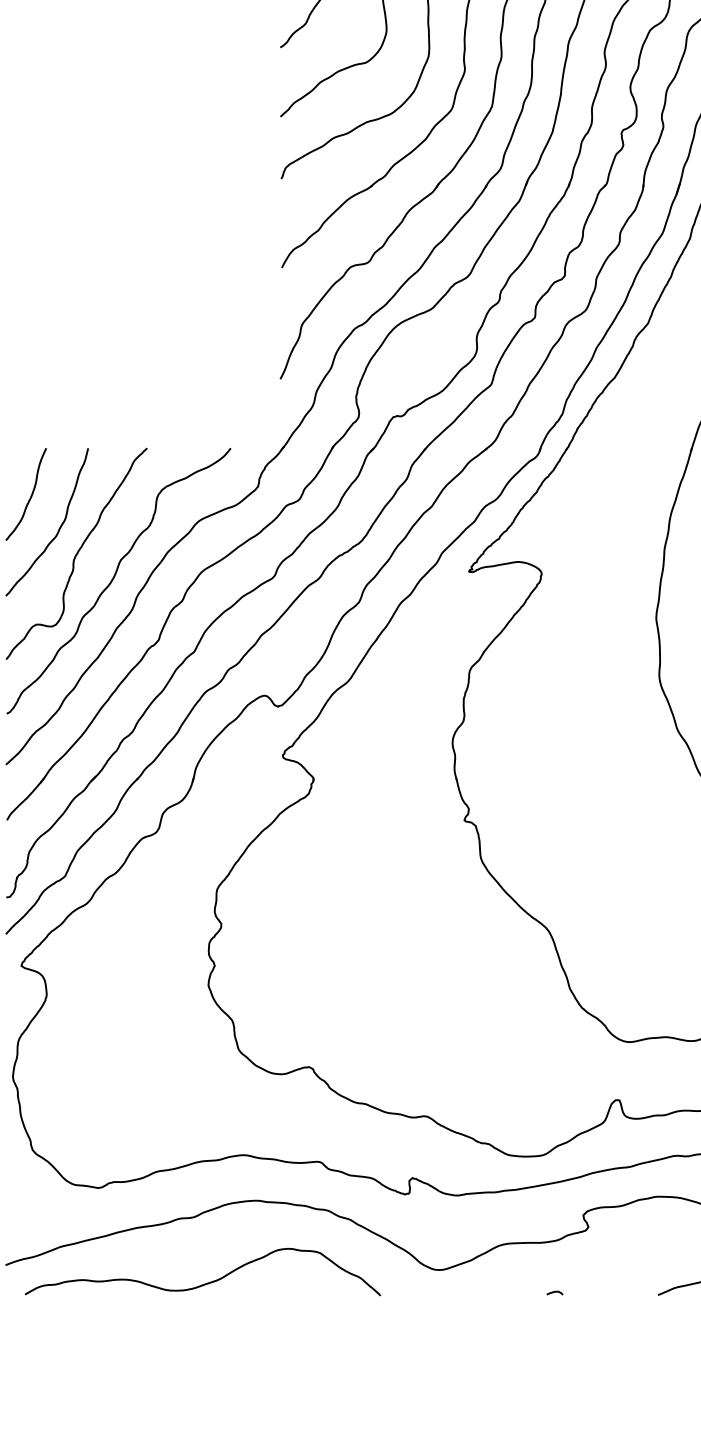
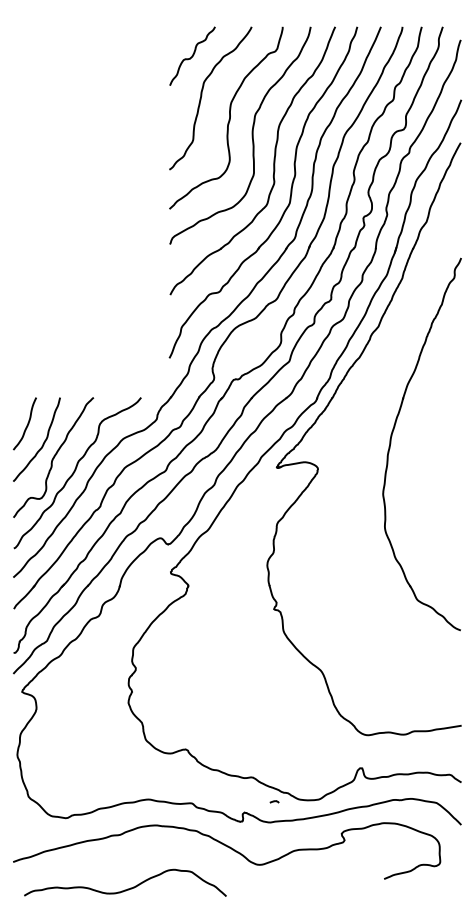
curve: (206, 1281) -> (127, 888), moved
curve: (554, 1292) -> (274, 801), moved

